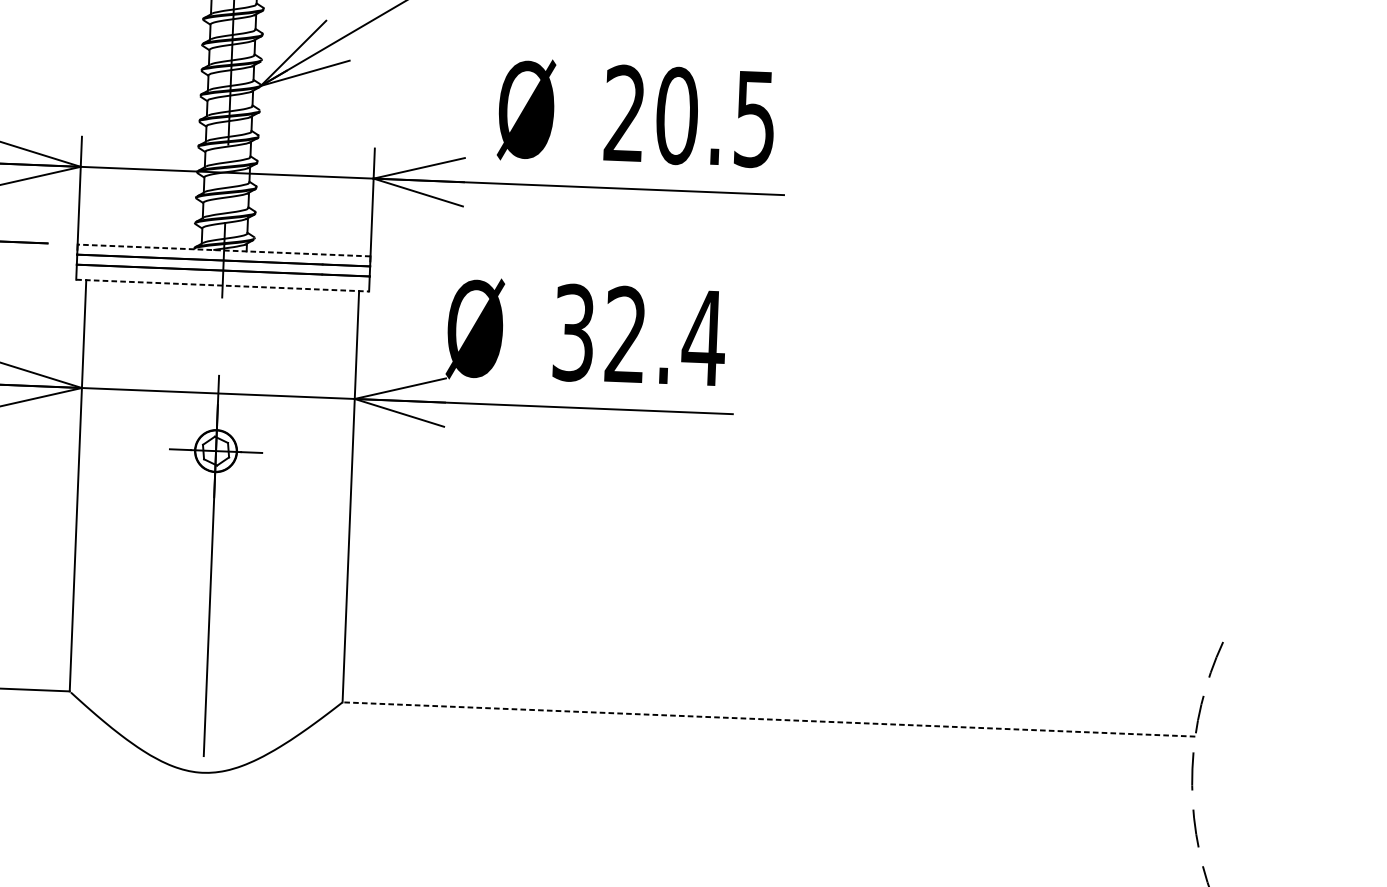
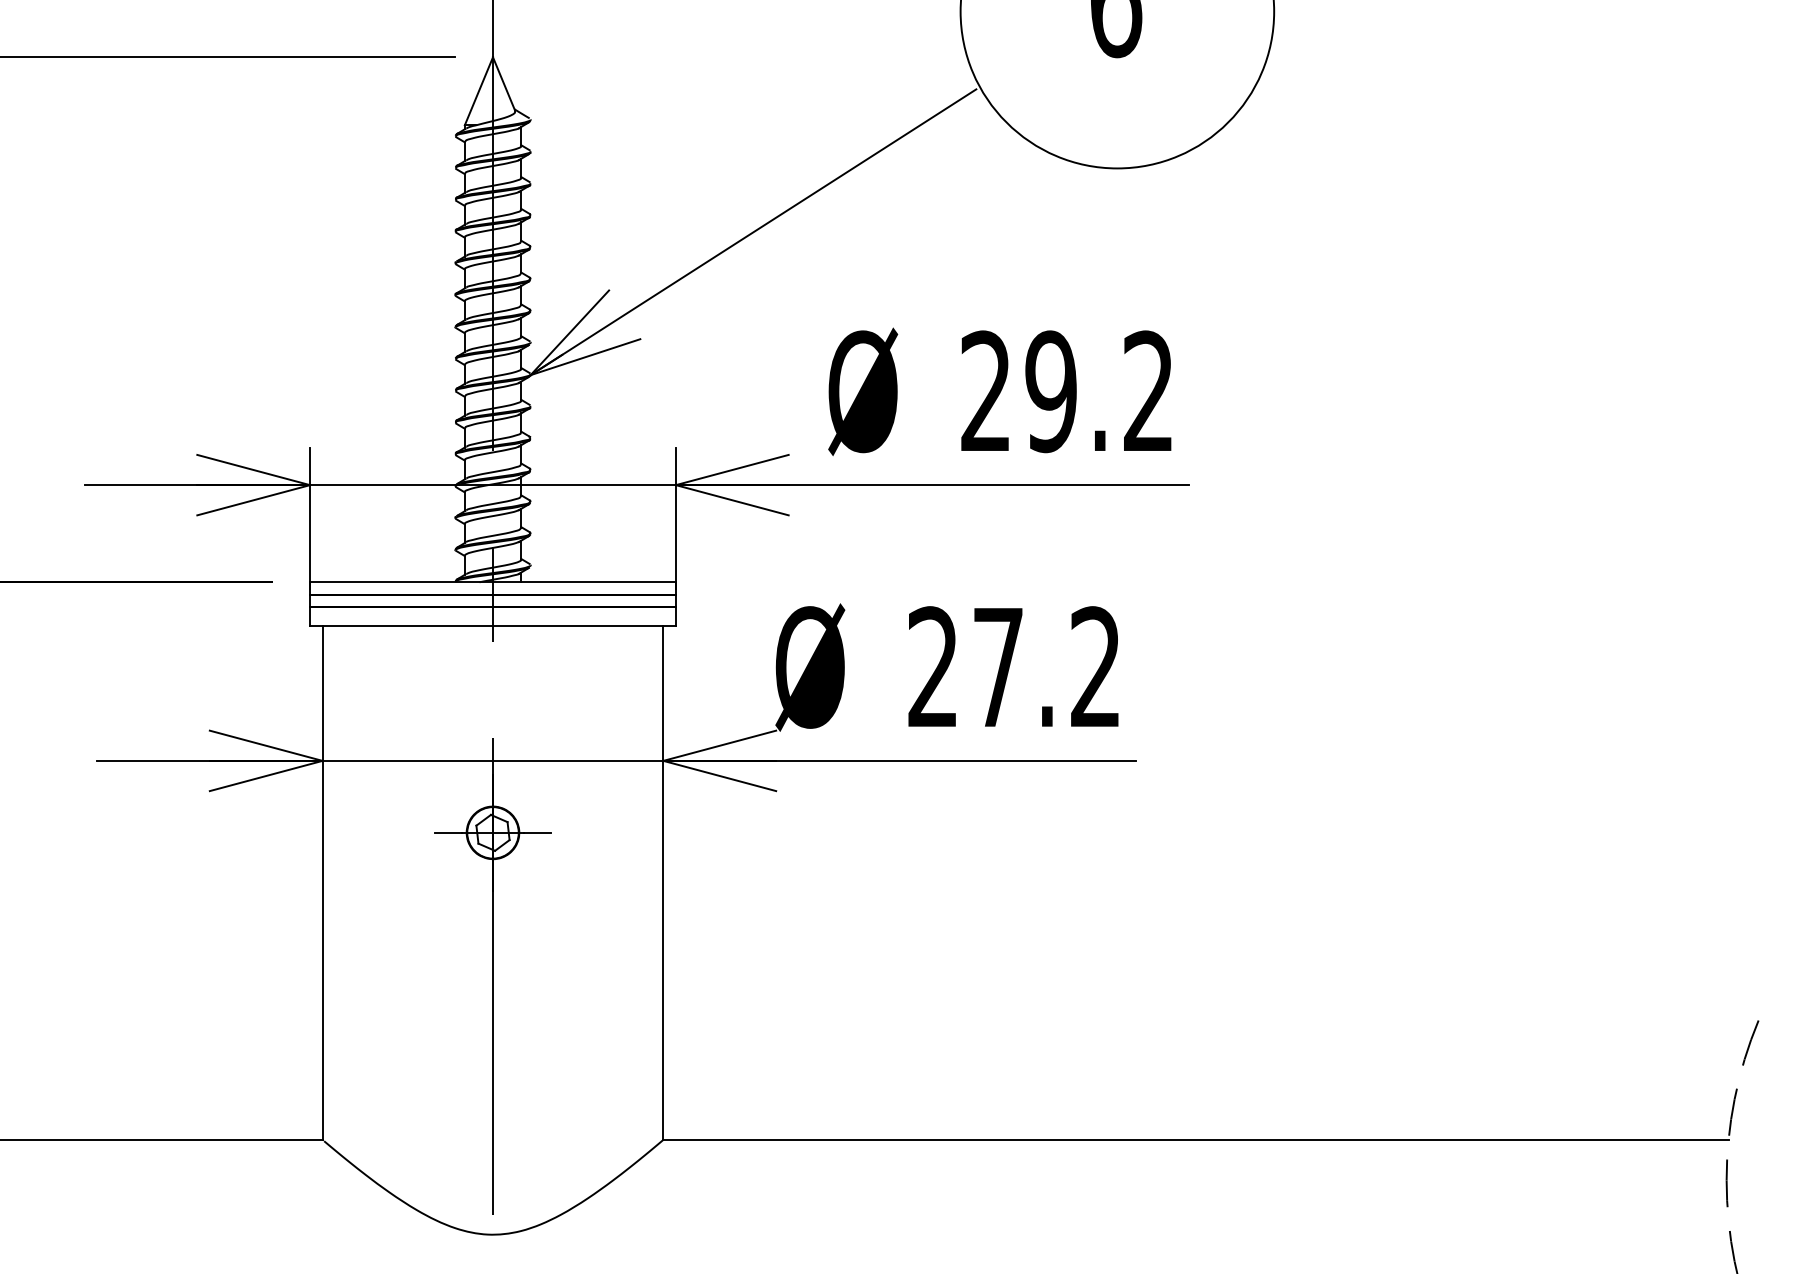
text: (714, 117) -> (1098, 391), 20.5 -> 29.2
line: (224, 250) -> (493, 582), dashed -> solid
line: (223, 285) -> (493, 626), dashed -> solid
text: (639, 335) -> (1015, 667), 32.4 -> 27.2
line: (769, 719) -> (1196, 1139), dashed -> solid

